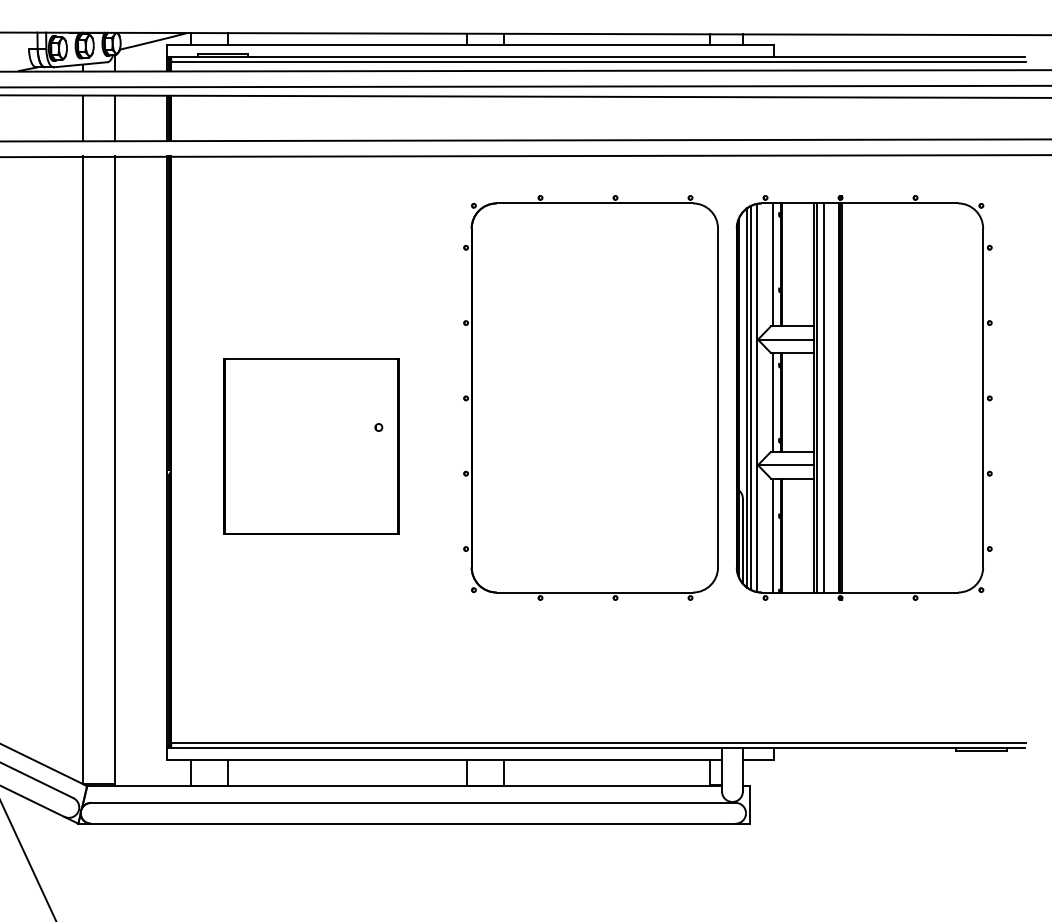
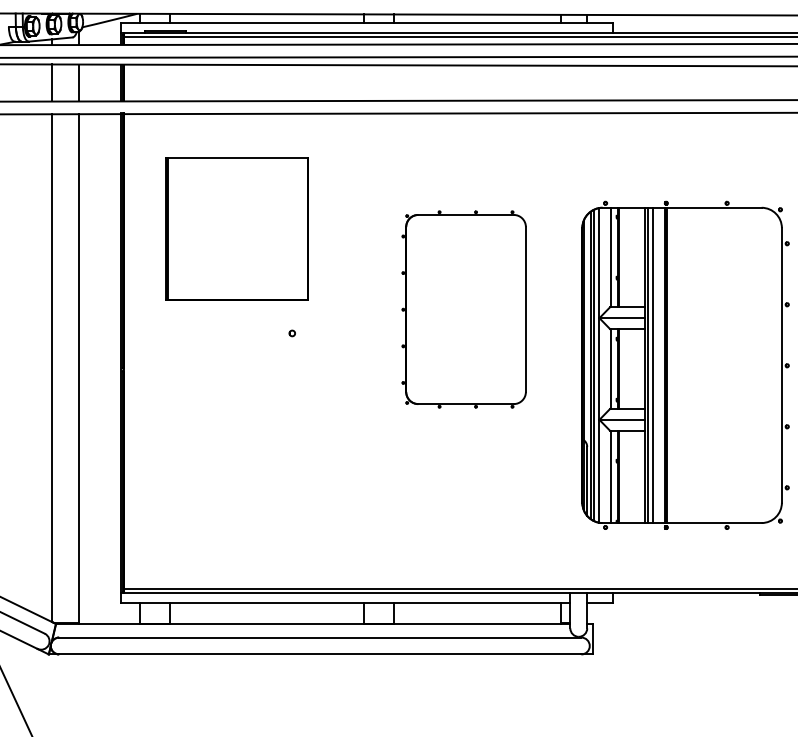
part: (590, 397) -> (463, 309), size x0.6
part: (863, 397) -> (684, 365), moved
part: (311, 446) -> (237, 228), moved

